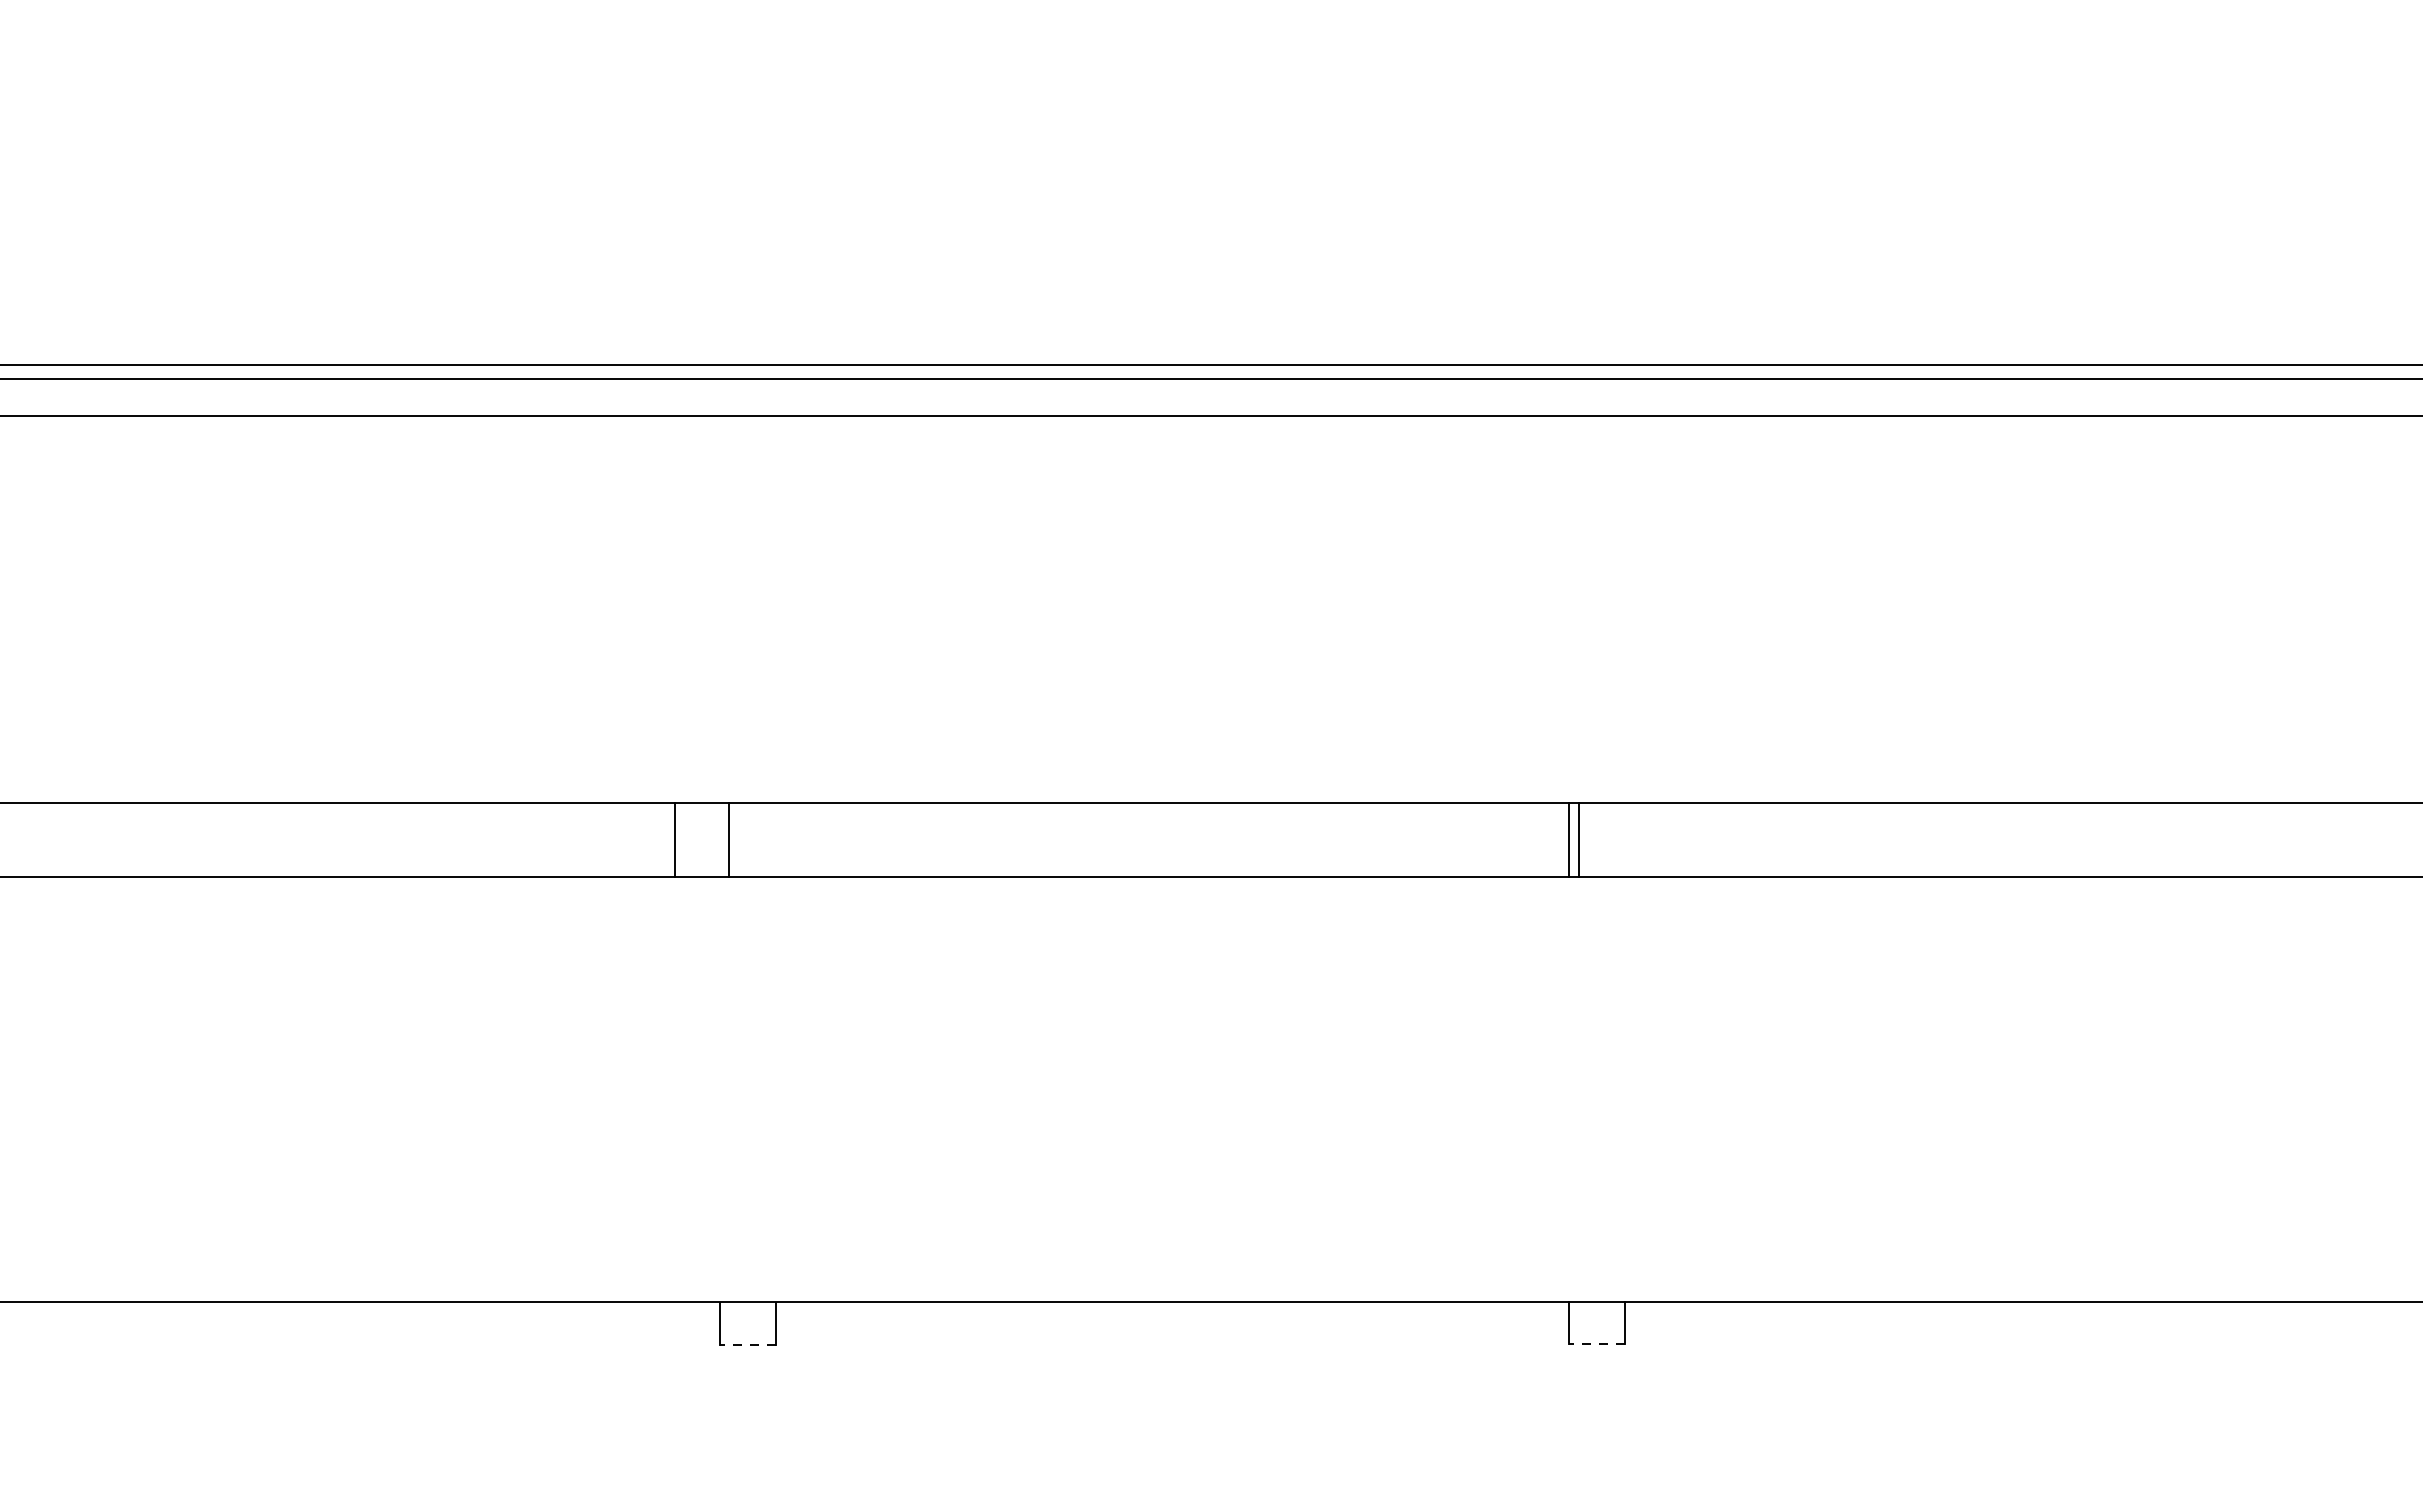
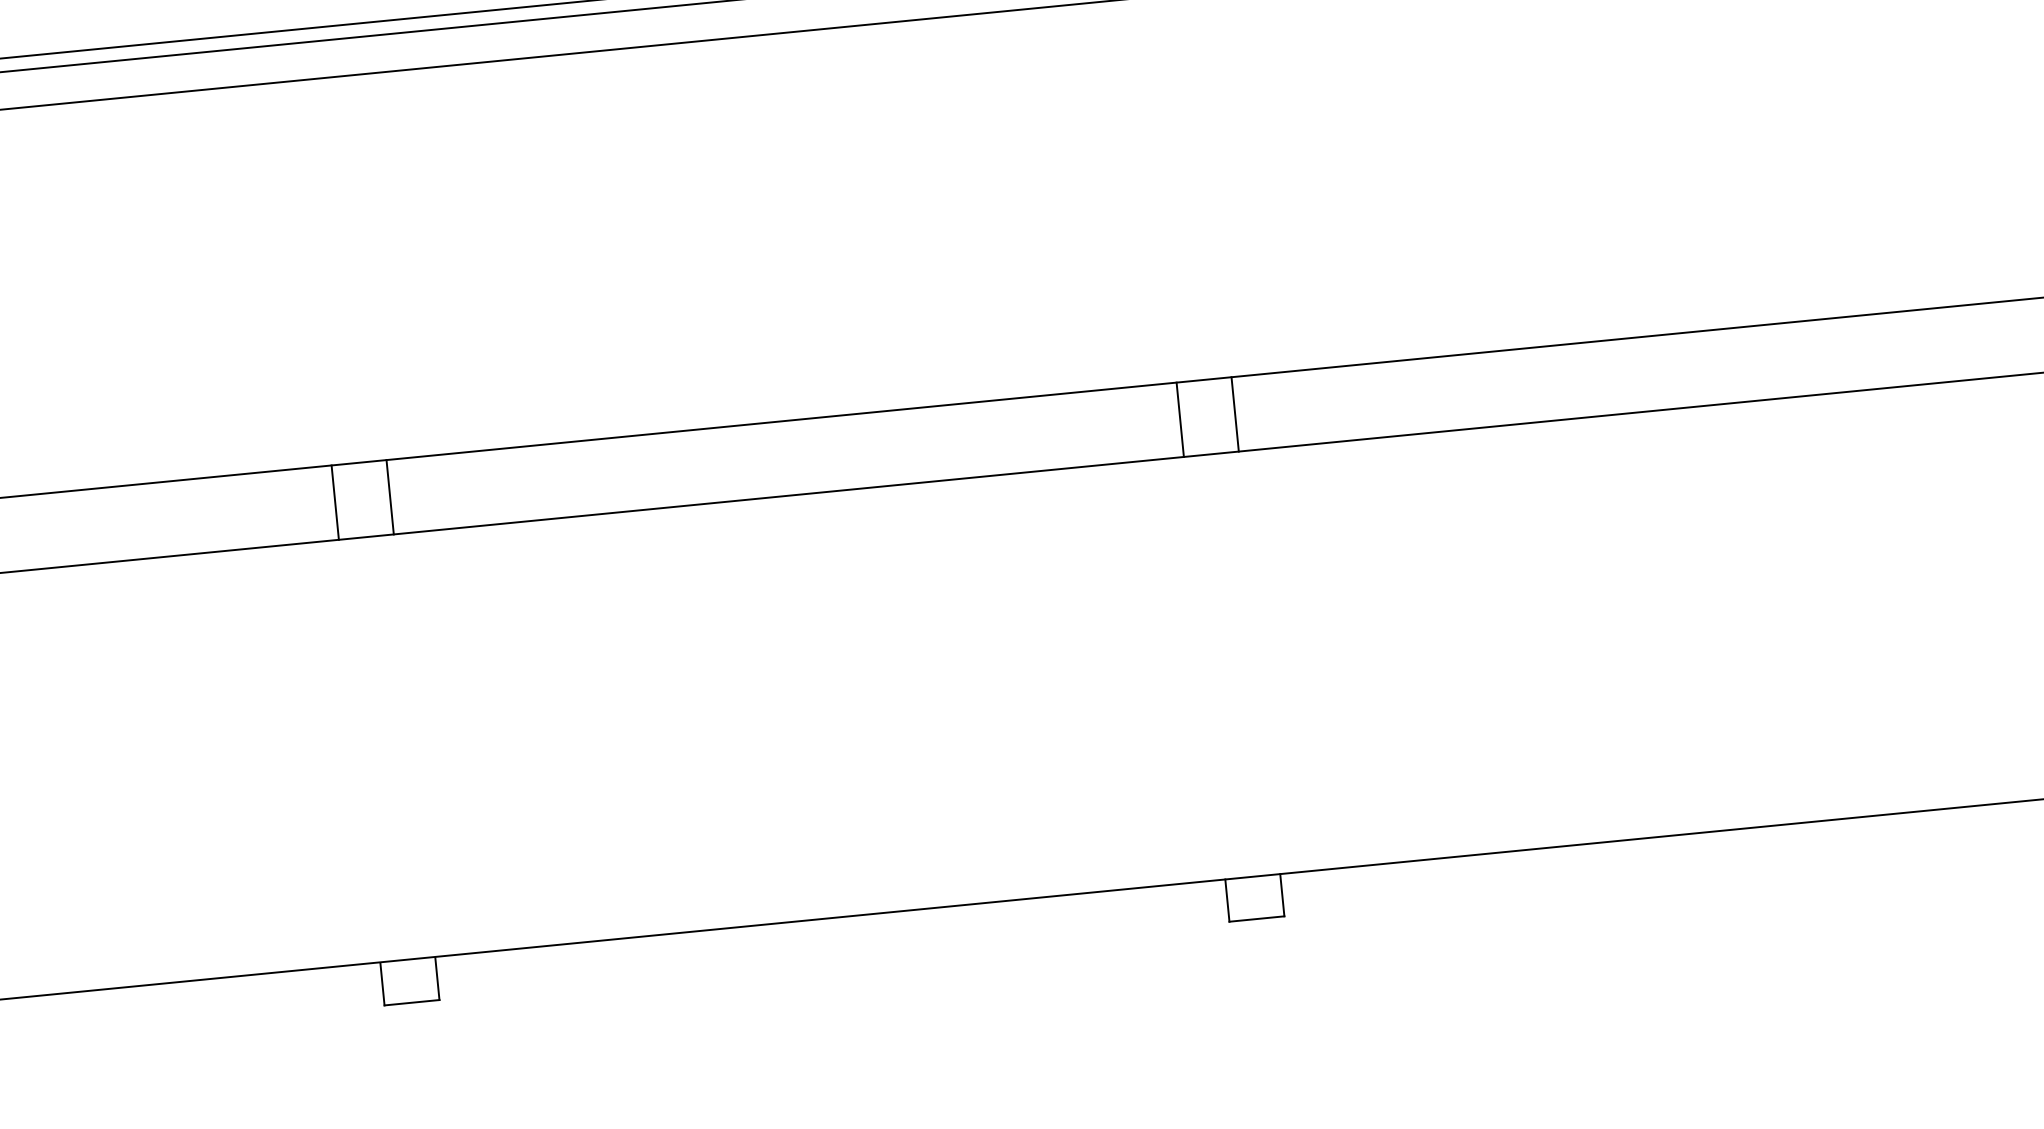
line: (675, 839) -> (335, 502), moved
line: (728, 839) -> (390, 496), moved
line: (1578, 839) -> (1235, 413), moved
line: (1597, 1344) -> (1257, 919), dashed -> solid
line: (747, 1345) -> (411, 1003), dashed -> solid

